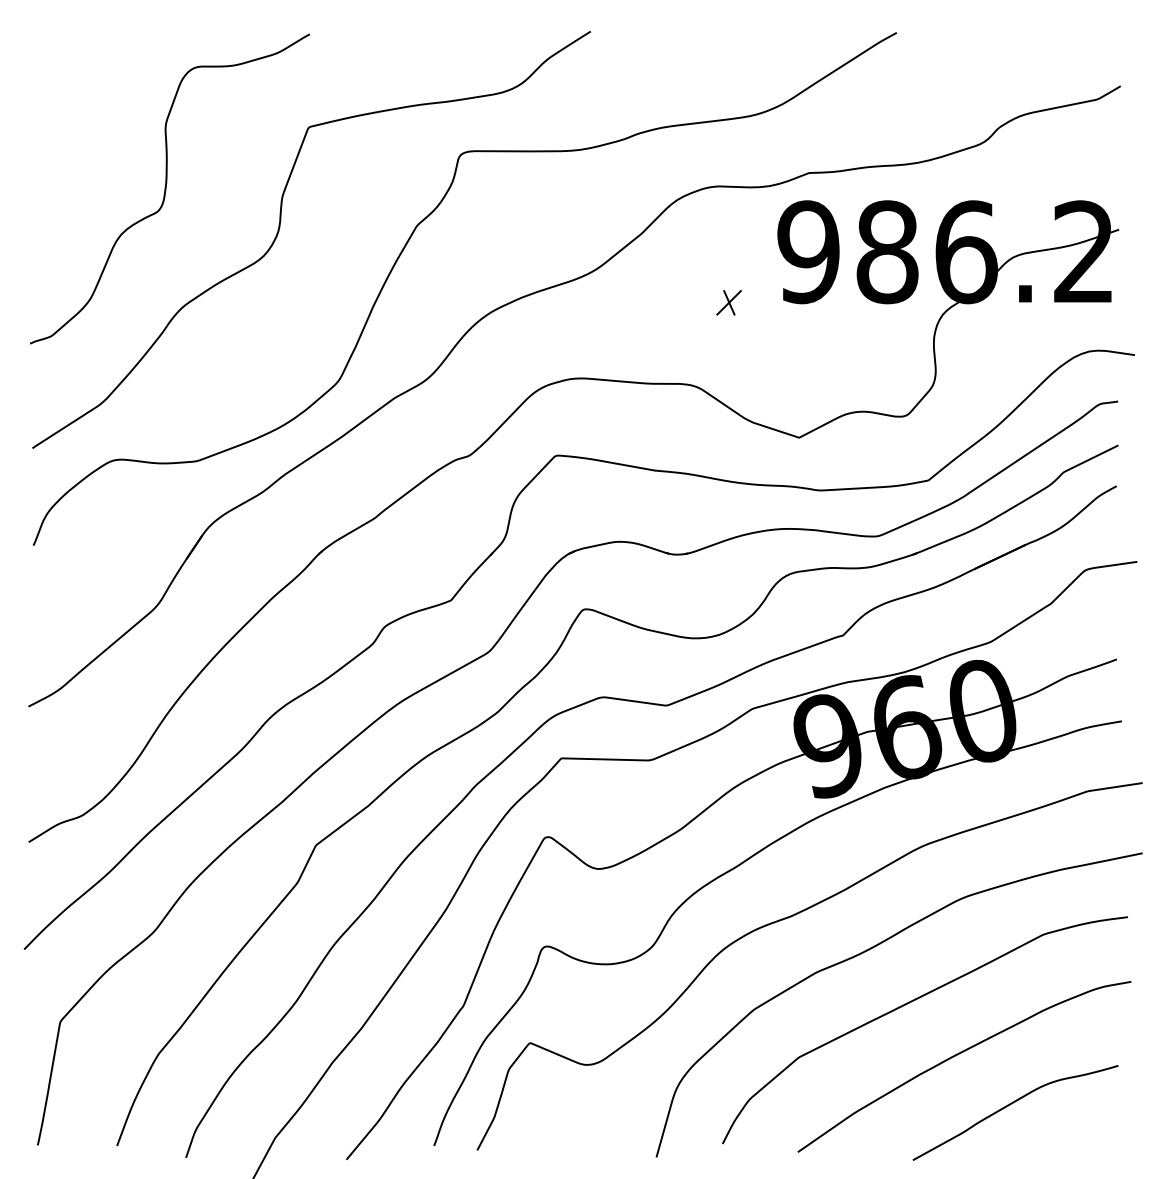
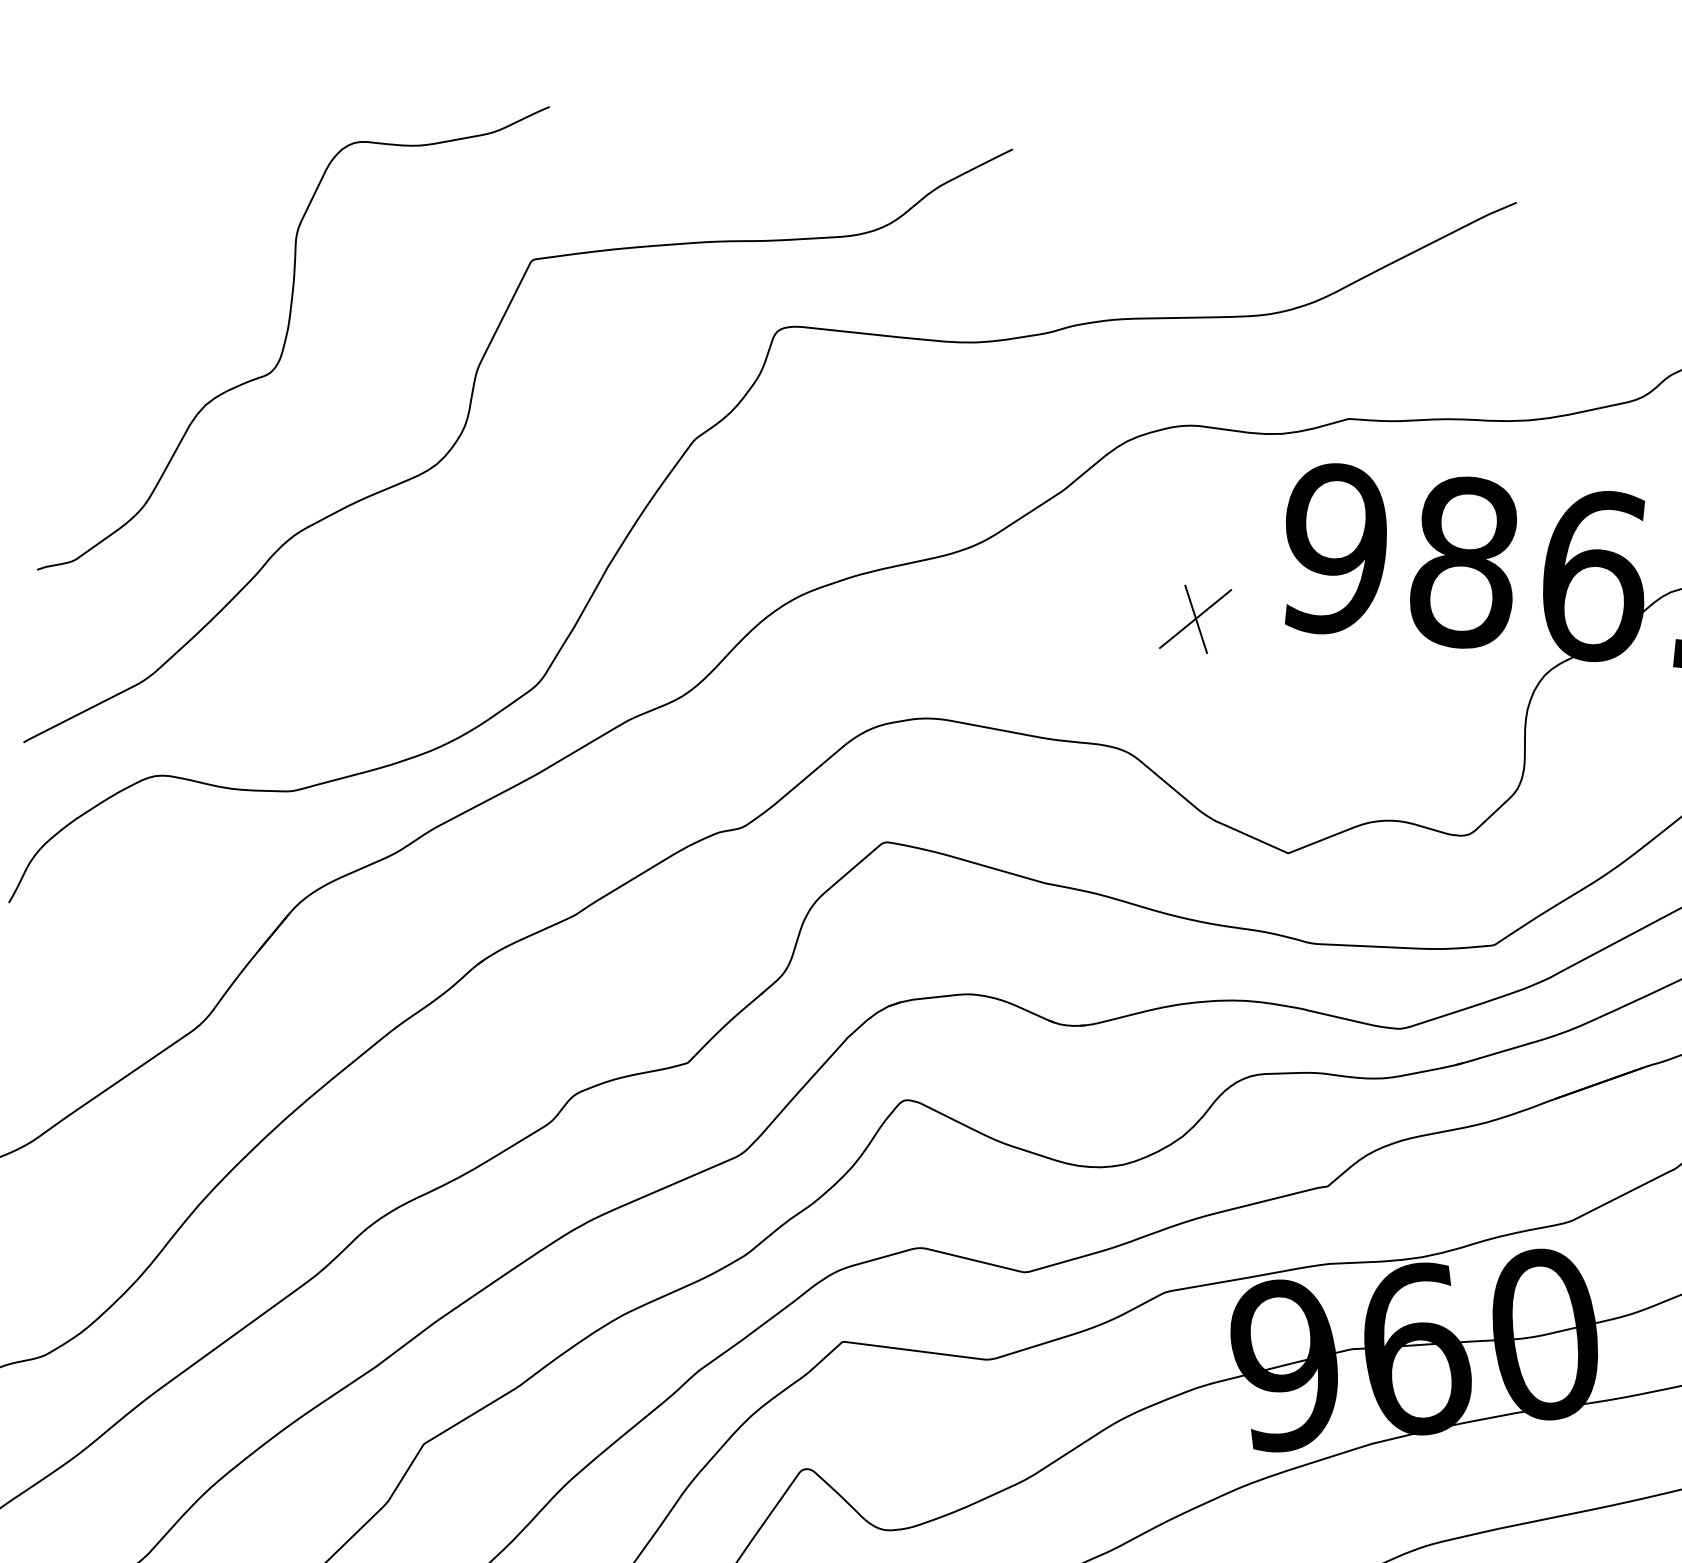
part: (728, 302) -> (1194, 618), size x1.67

